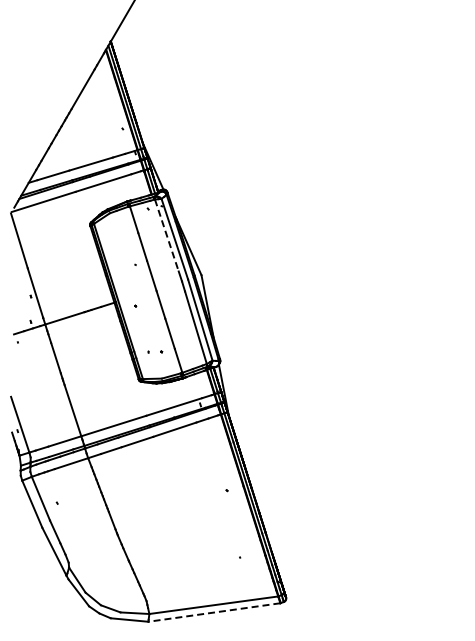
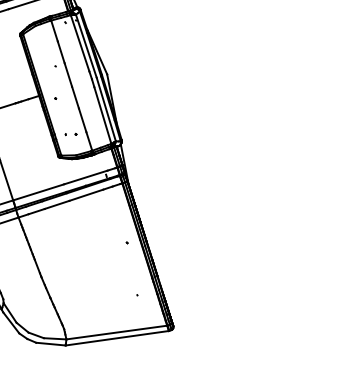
line: (166, 235) -> (79, 43), dashed -> solid
line: (214, 612) -> (117, 338), dashed -> solid

